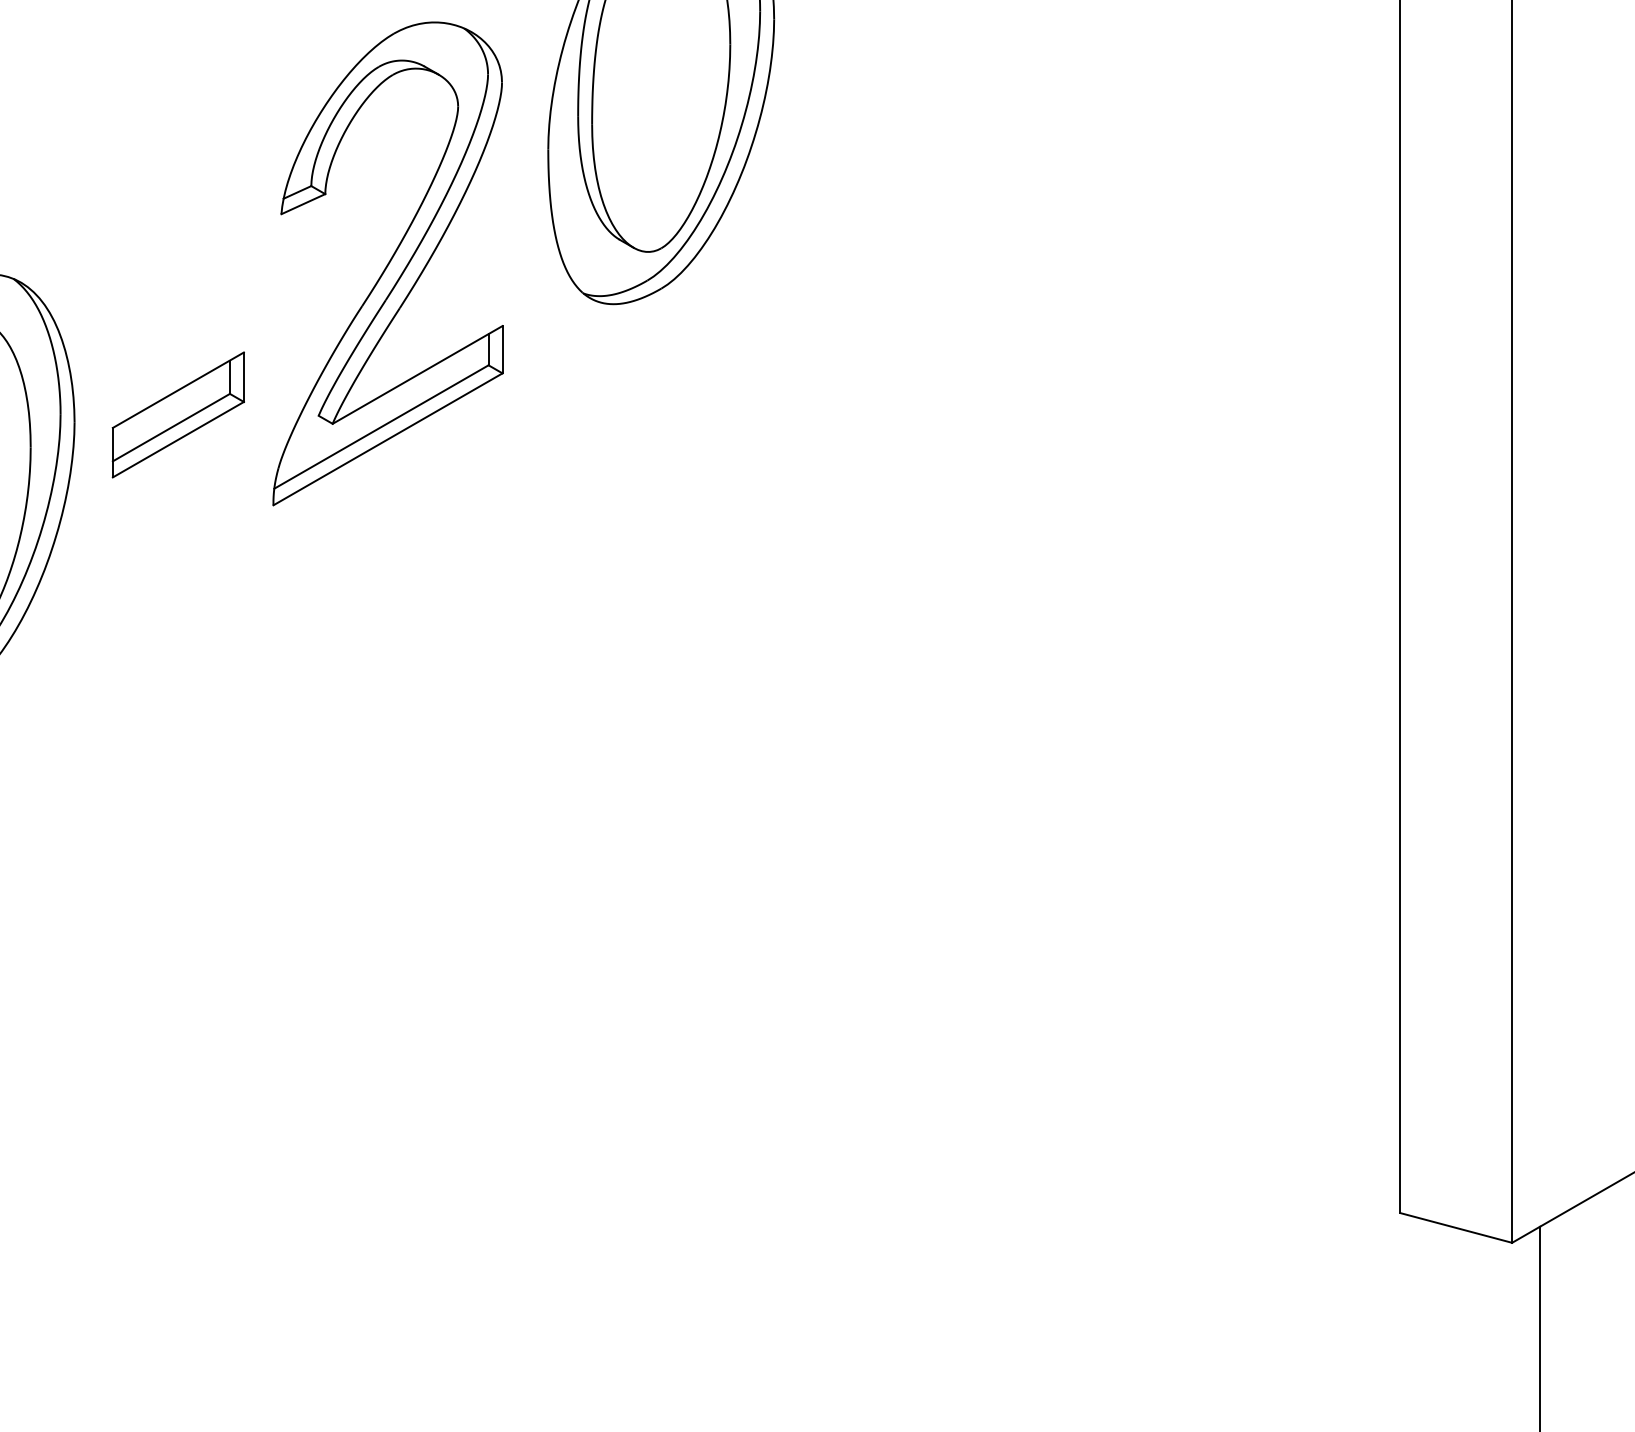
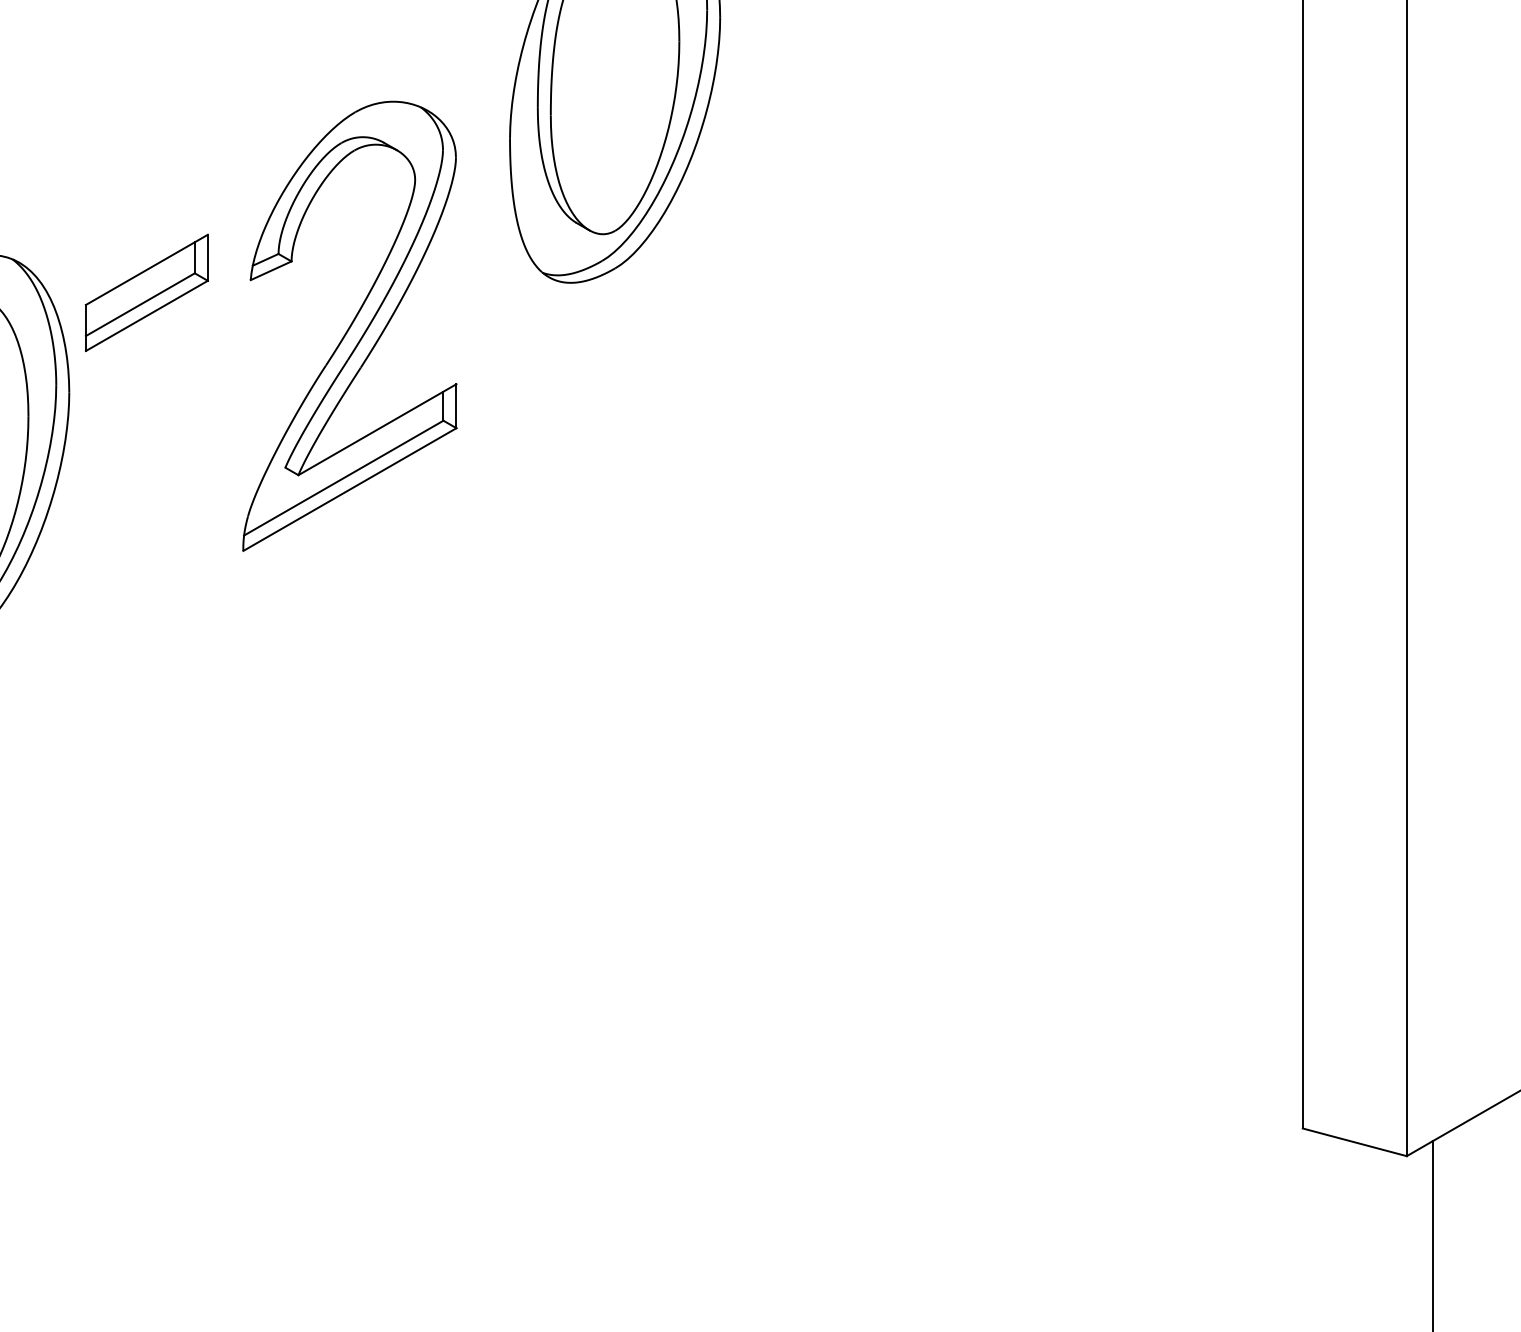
part: (387, 262) -> (349, 325), moved
part: (177, 414) -> (146, 292), moved

